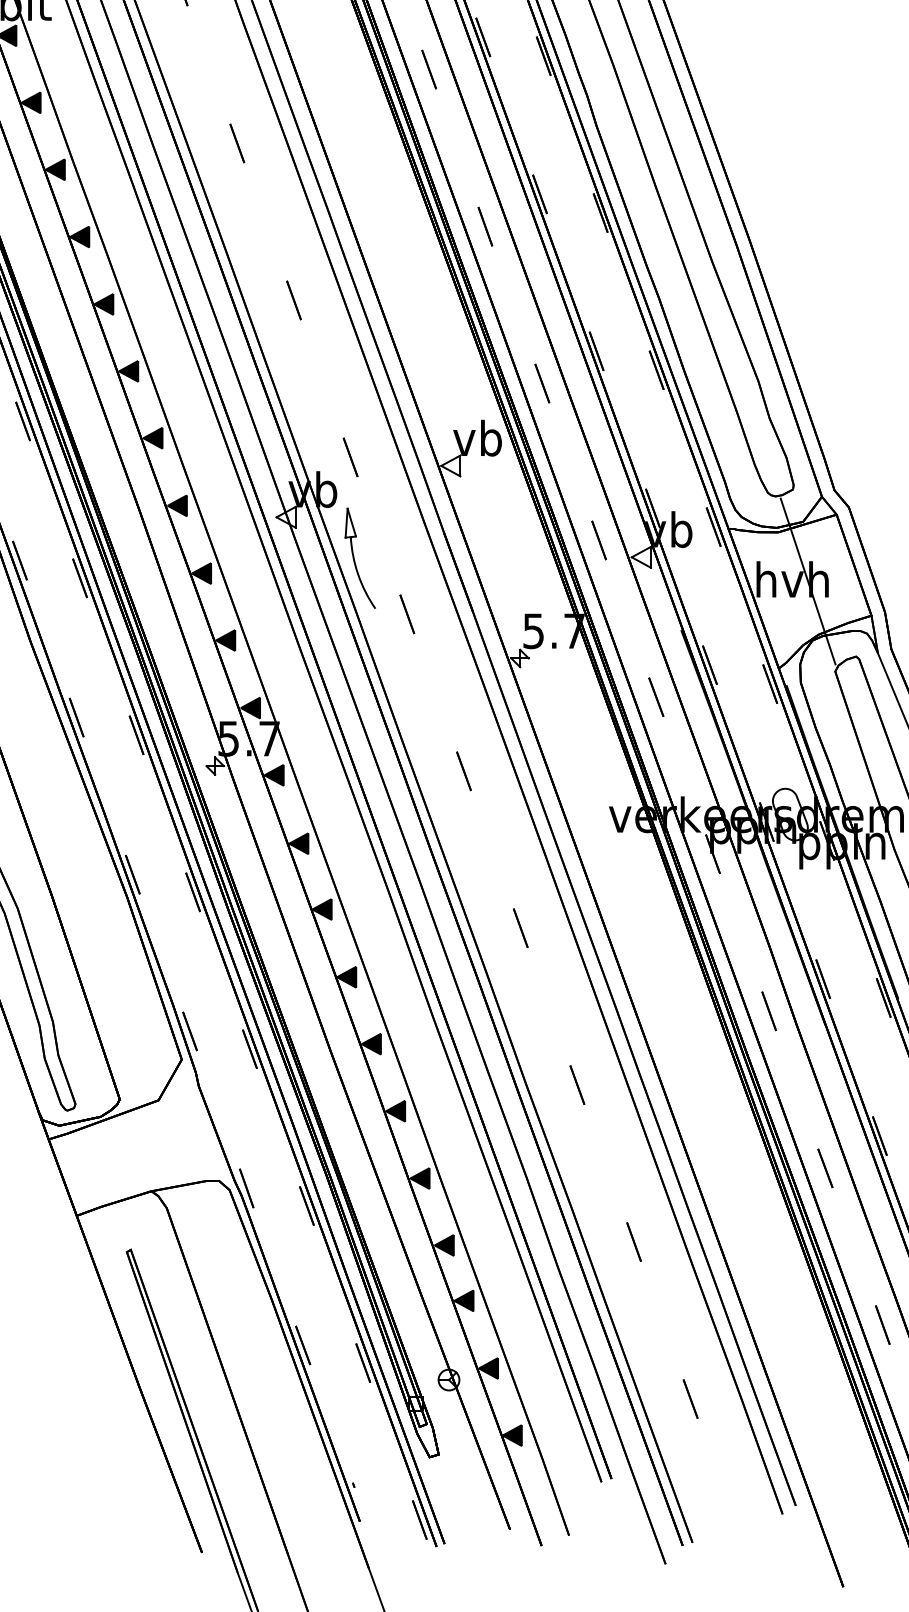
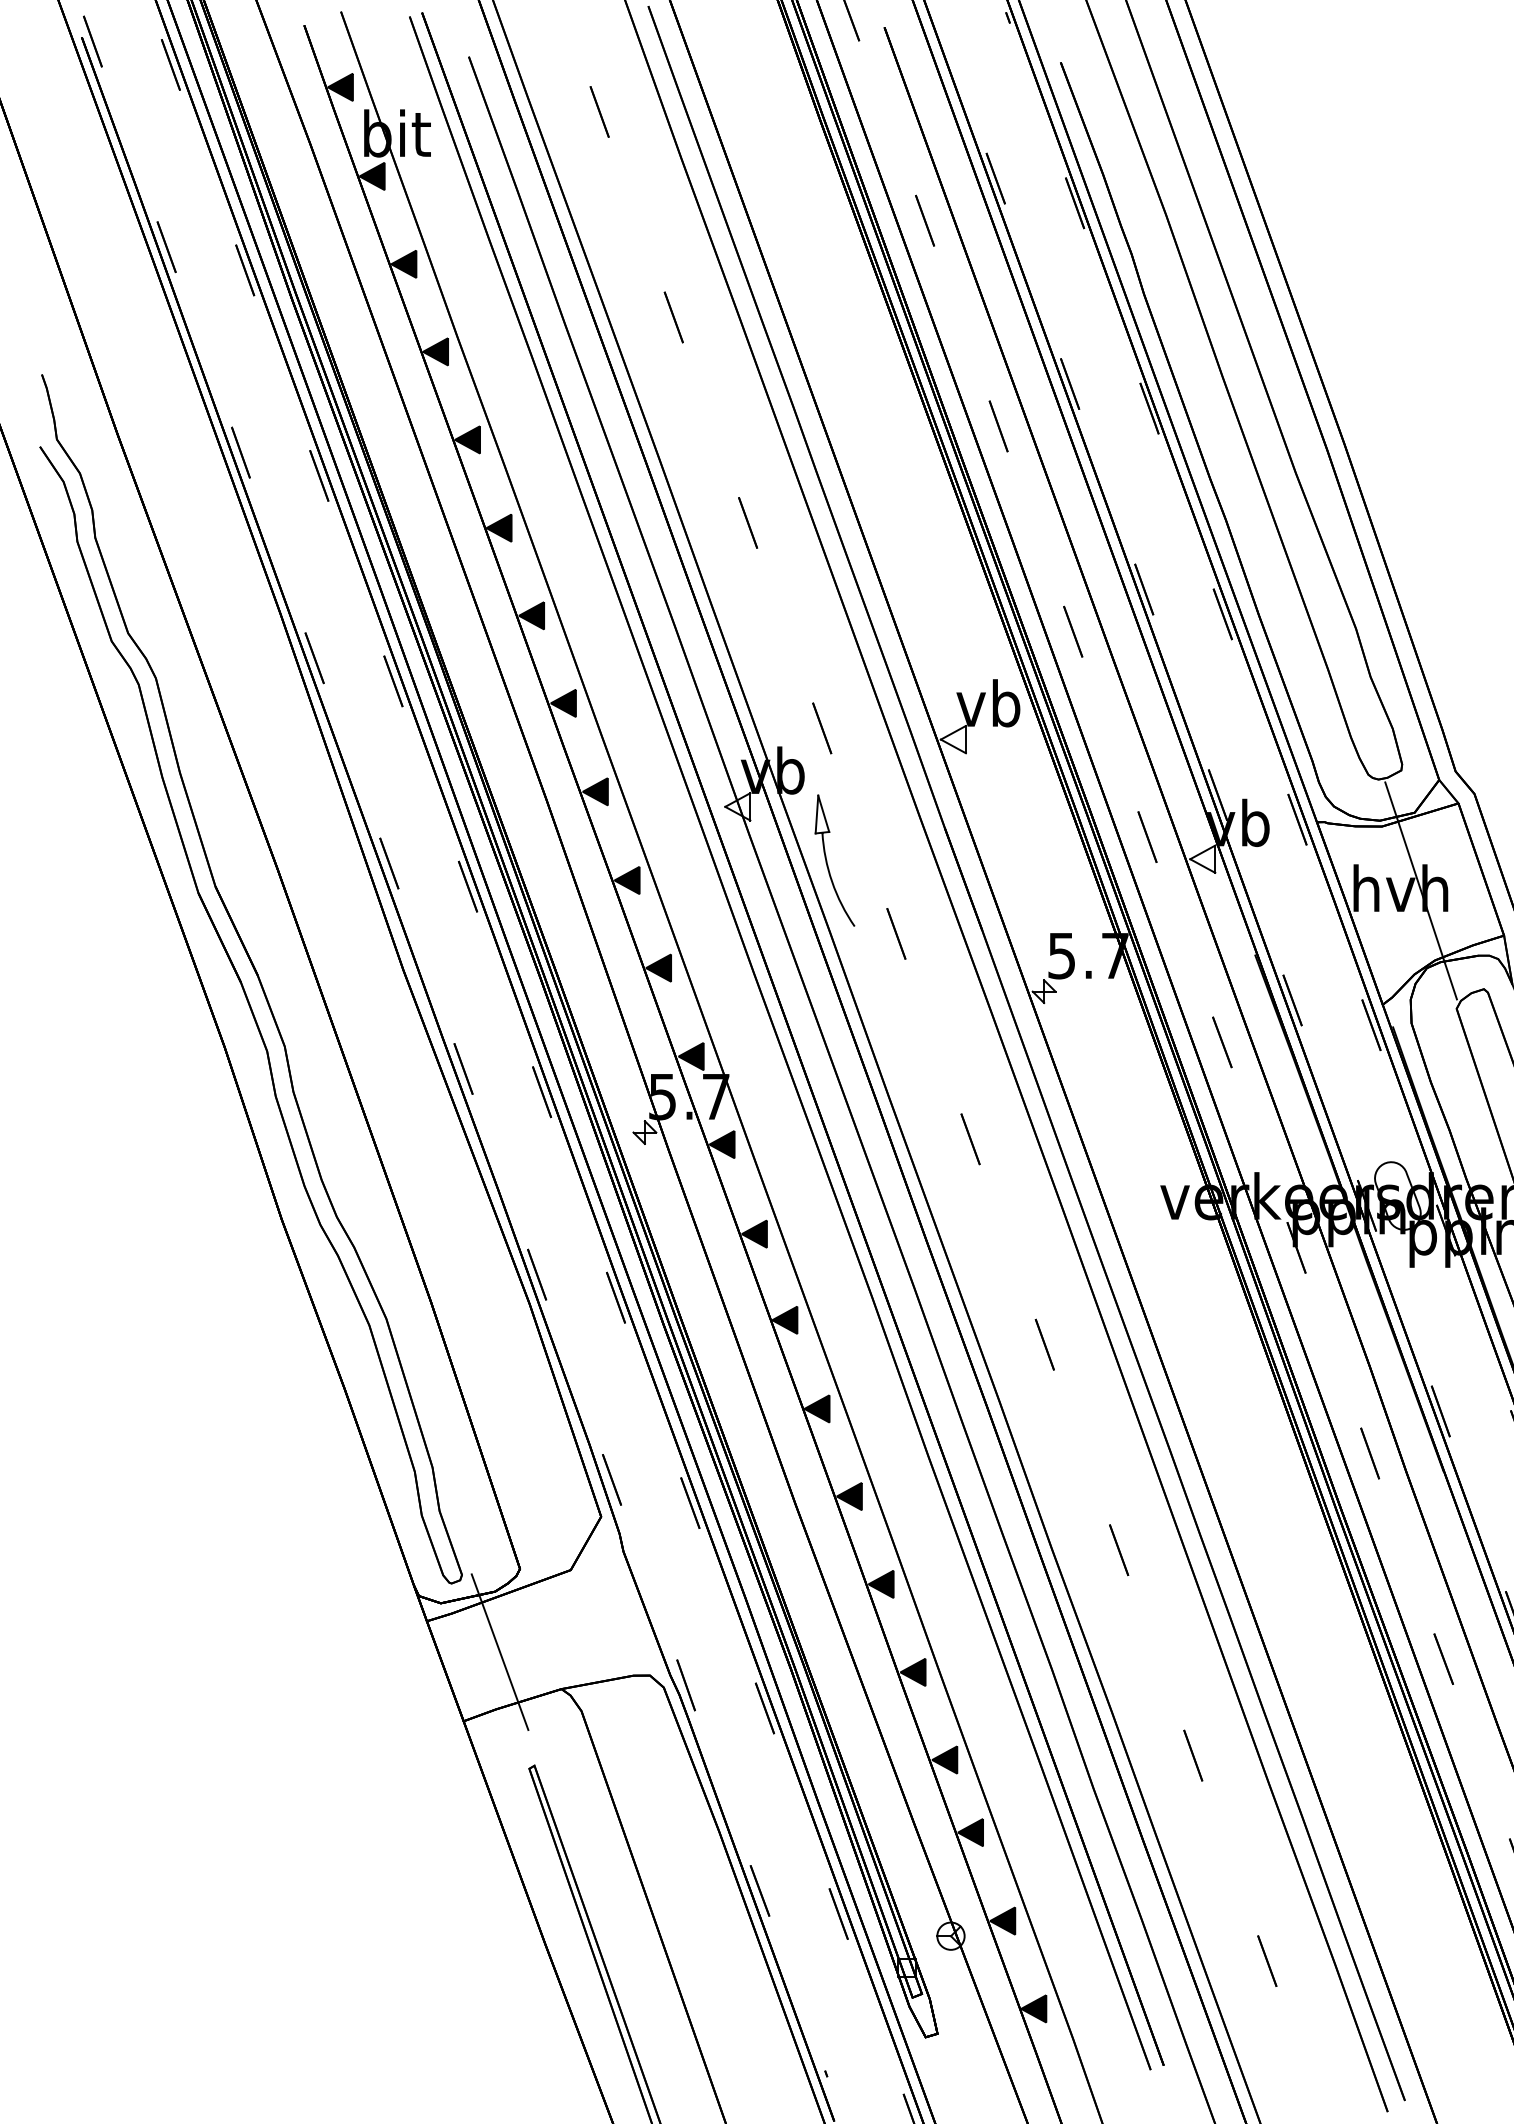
line: (104, 1163) -> (499, 1652), added

